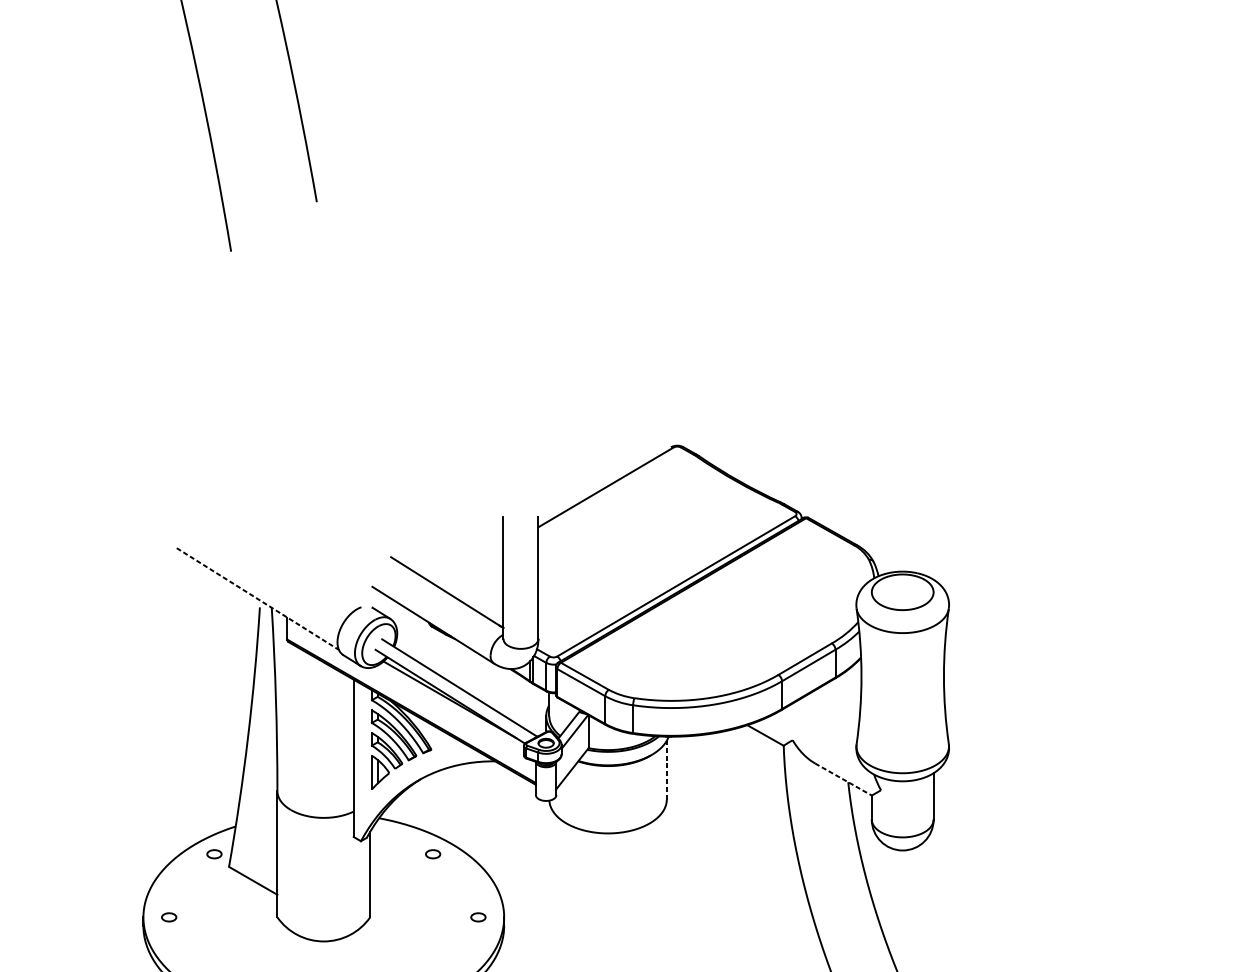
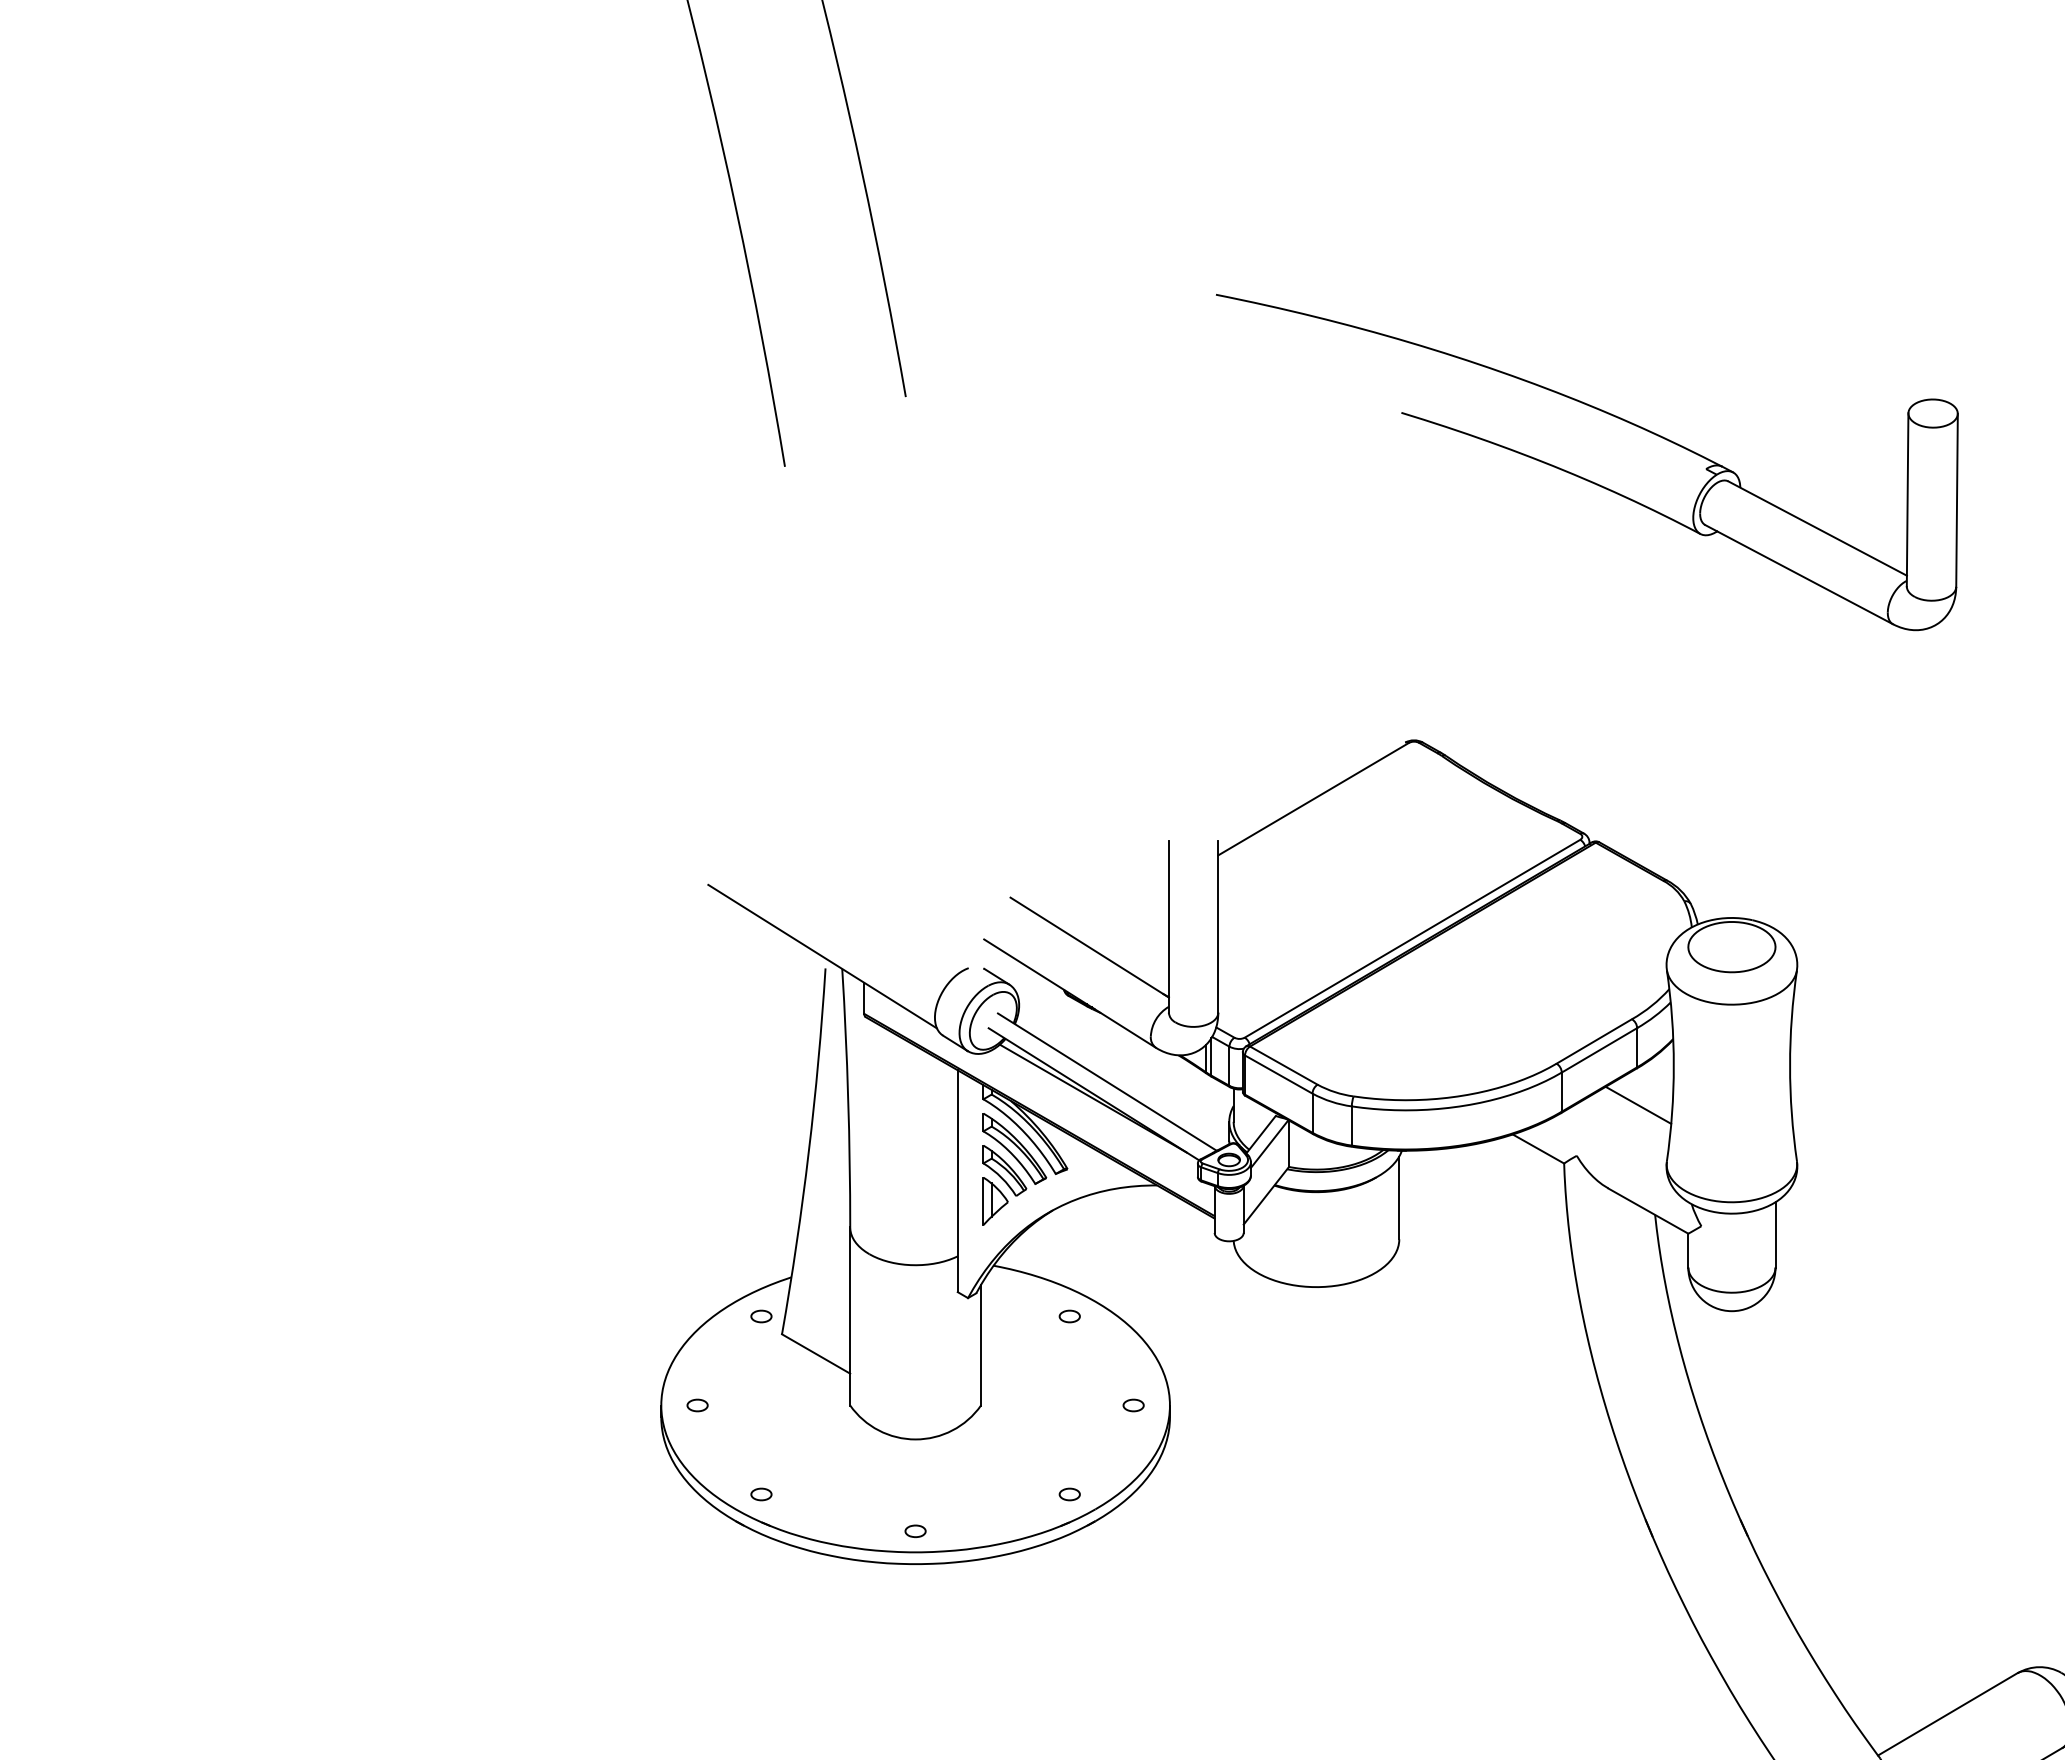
part: (796, 258) -> (1581, 476), added
line: (257, 598) -> (822, 956), dashed -> solid
line: (836, 703) -> (1638, 1104), added
line: (666, 769) -> (1399, 1197), dashed -> solid
line: (843, 779) -> (1648, 1211), dashed -> solid

